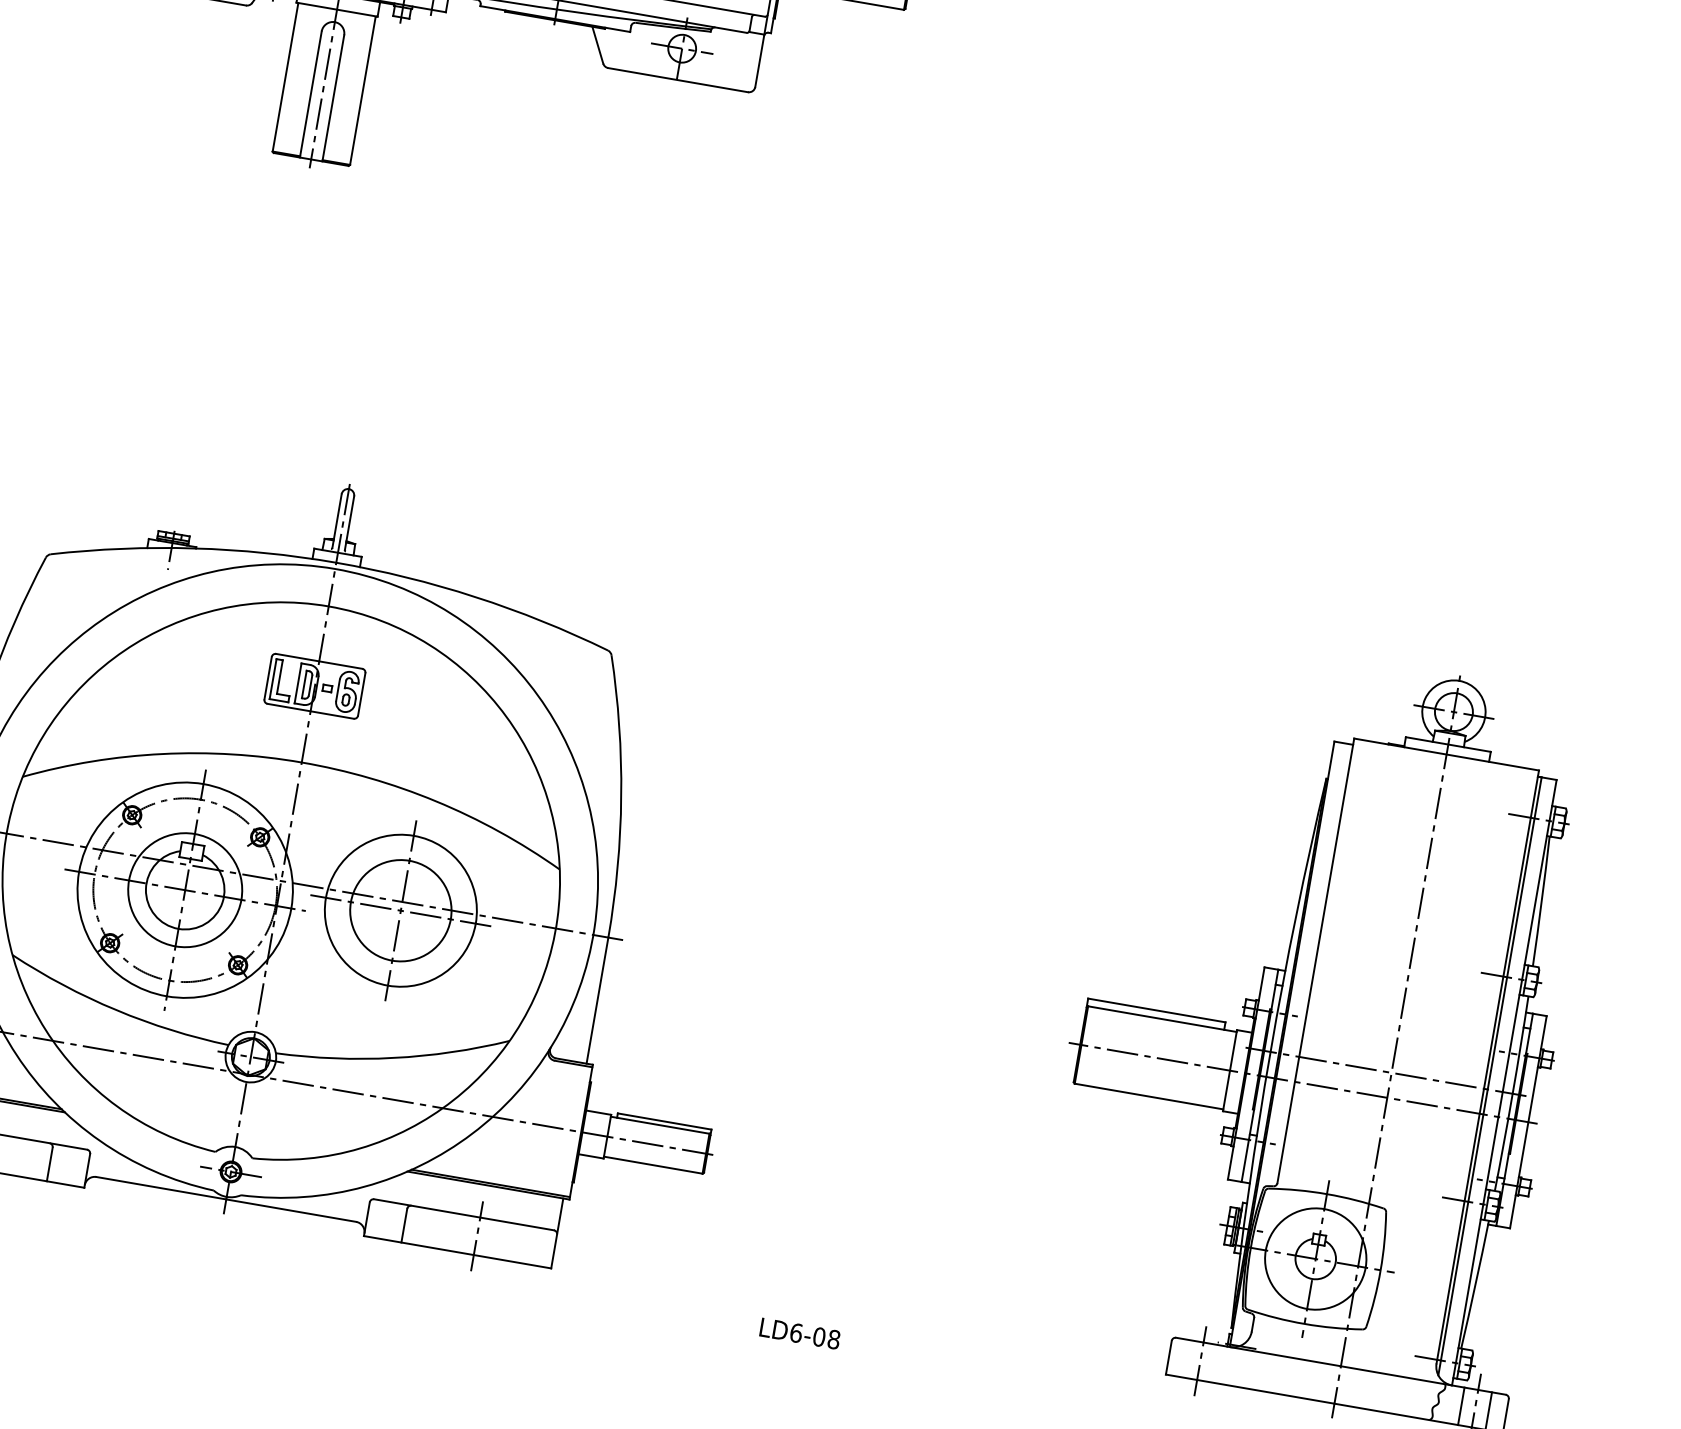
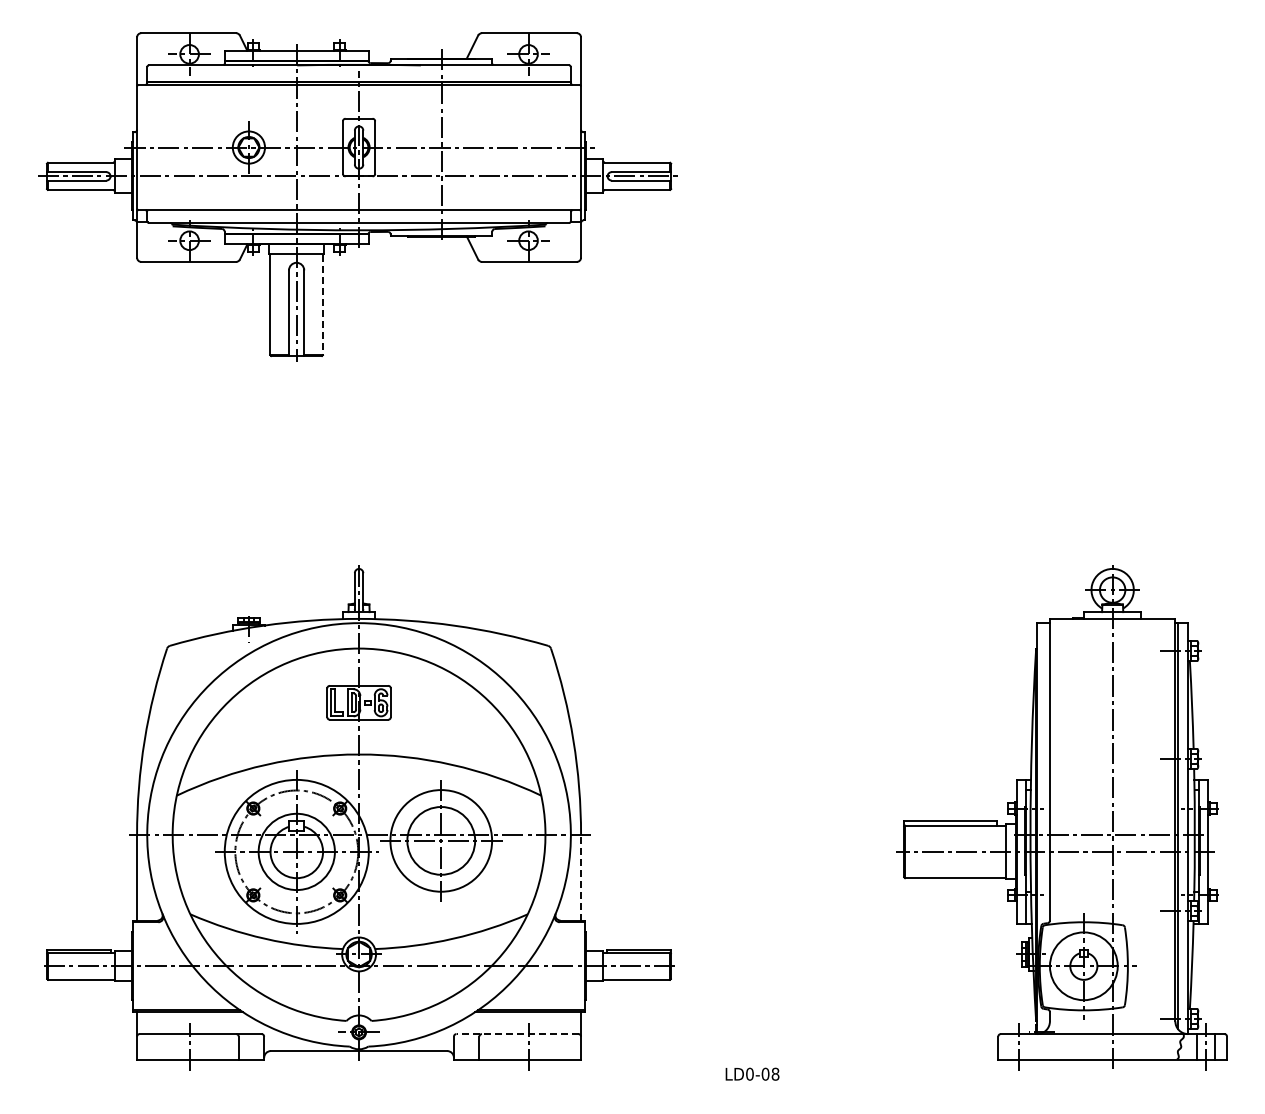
line: (362, 91) -> (322, 305), solid -> dashed
line: (598, 1000) -> (581, 877), solid -> dashed
line: (463, 1215) -> (517, 1034), solid -> dashed
text: (795, 1331) -> (749, 1073), LD6-08 -> LD0-08

